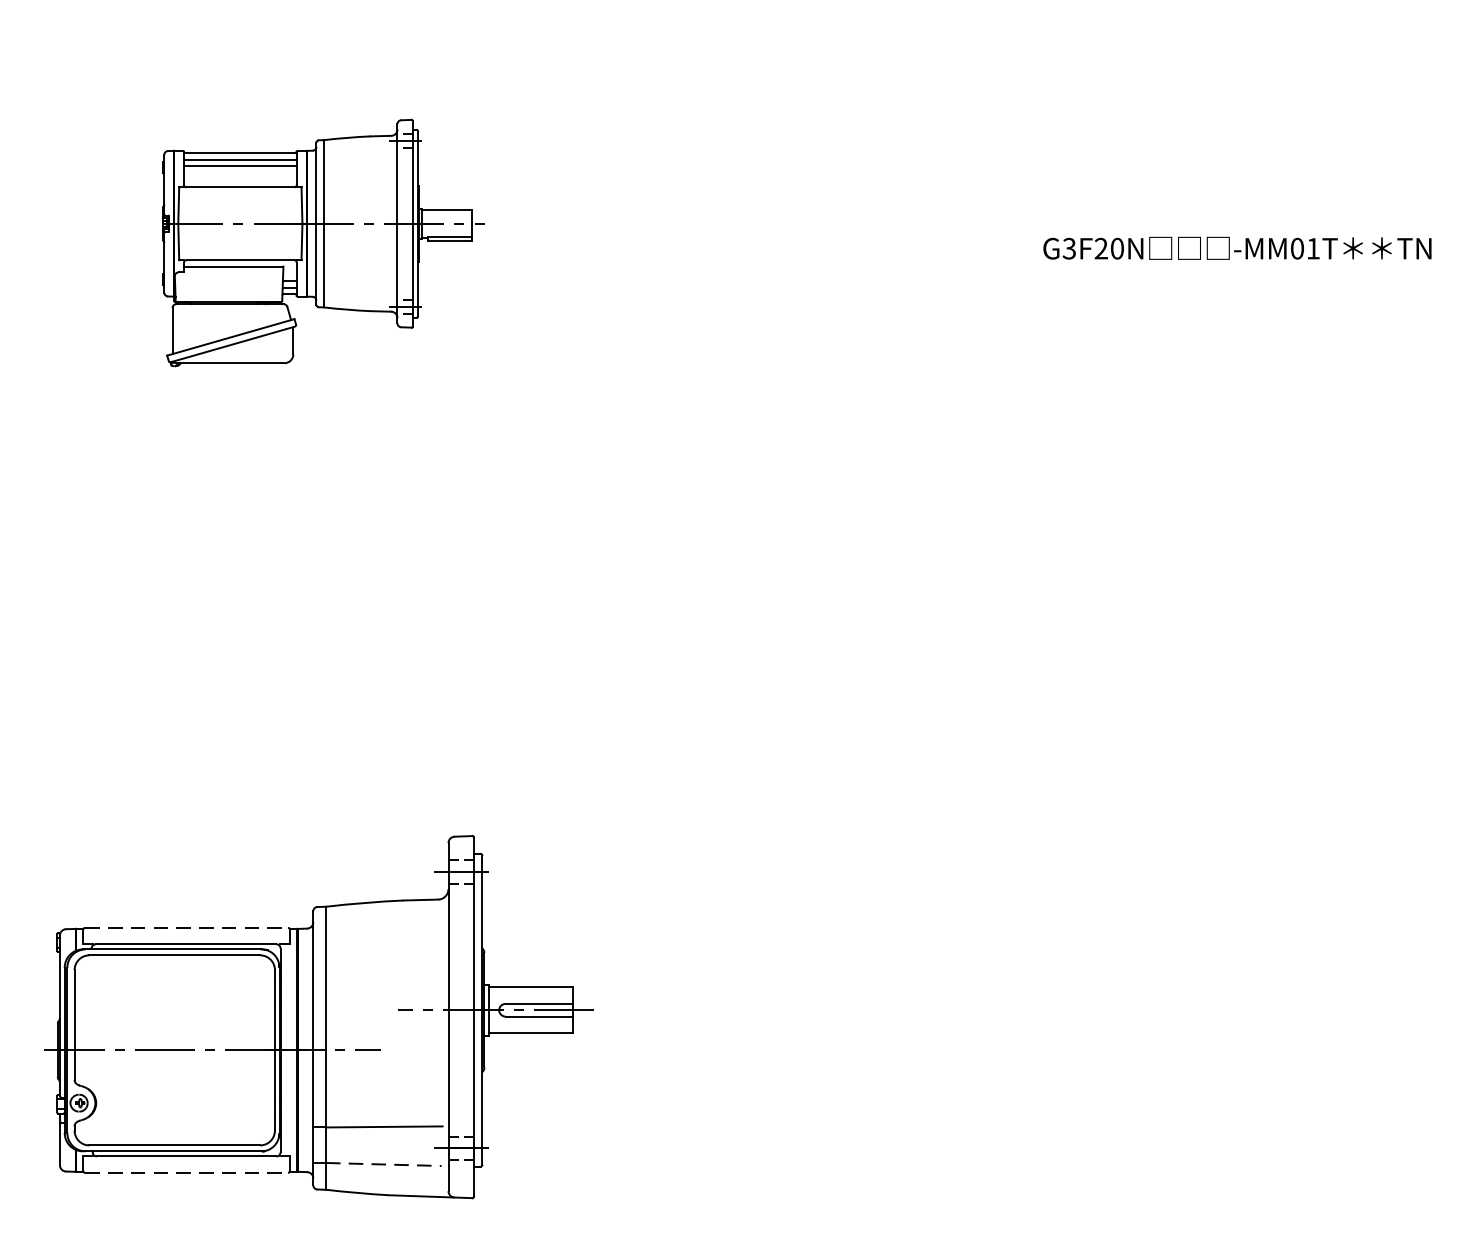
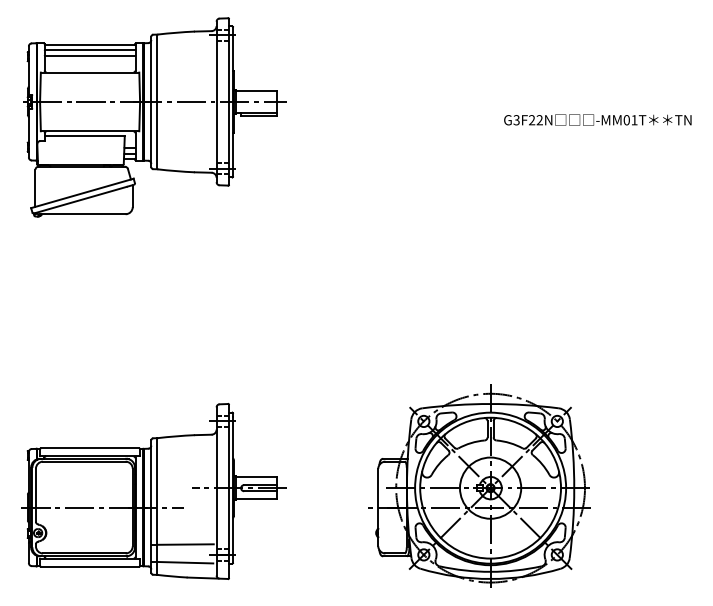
part: (319, 243) -> (154, 117), size x1.67
text: (1116, 249) -> (539, 120), G3F20N -> G3F22N
line: (187, 928) -> (90, 448), dashed -> solid
part: (992, 1004) -> (479, 485), added
line: (384, 1164) -> (185, 562), dashed -> solid
line: (187, 1172) -> (90, 566), dashed -> solid

